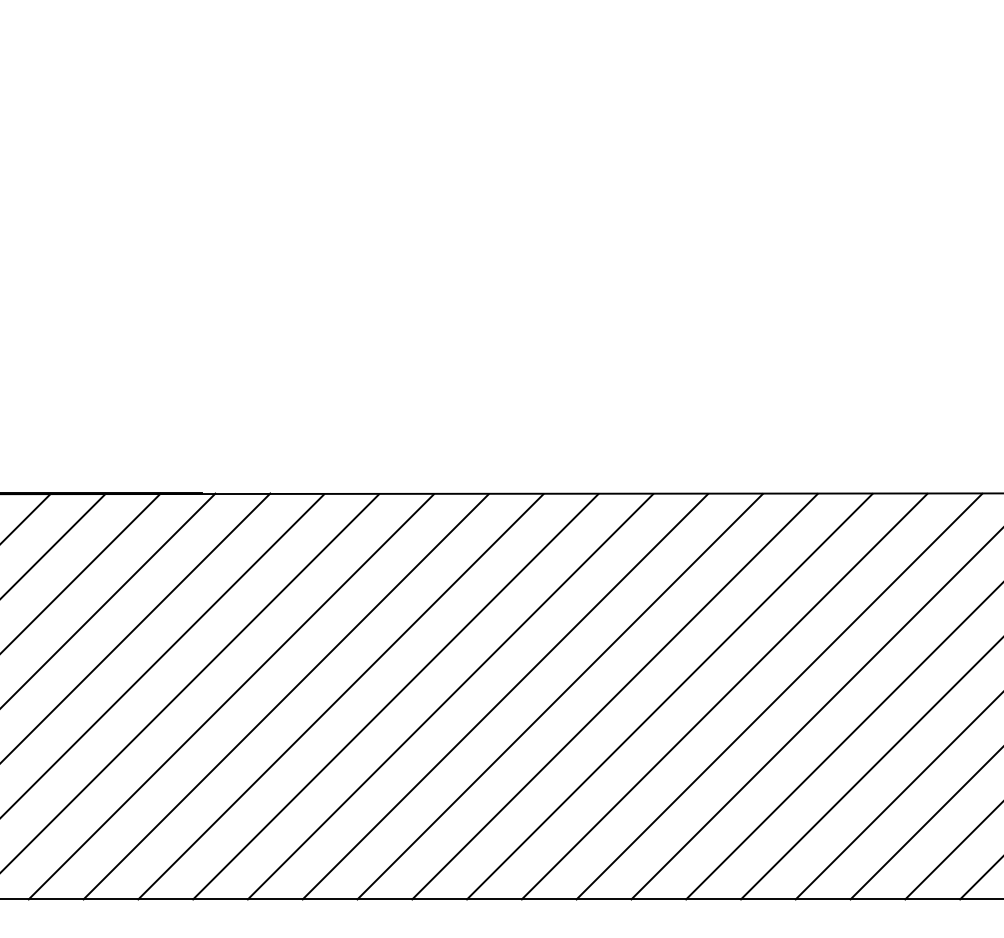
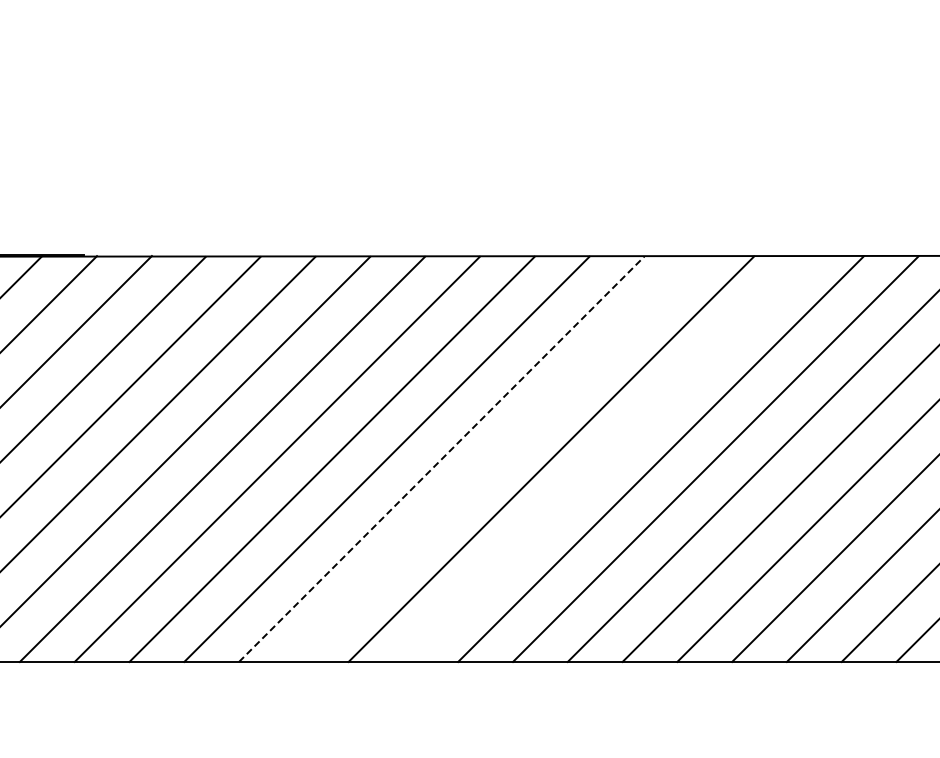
line: (560, 696) -> (442, 459), solid -> dashed
line: (614, 696) -> (496, 459), removed
line: (724, 696) -> (606, 459), removed

